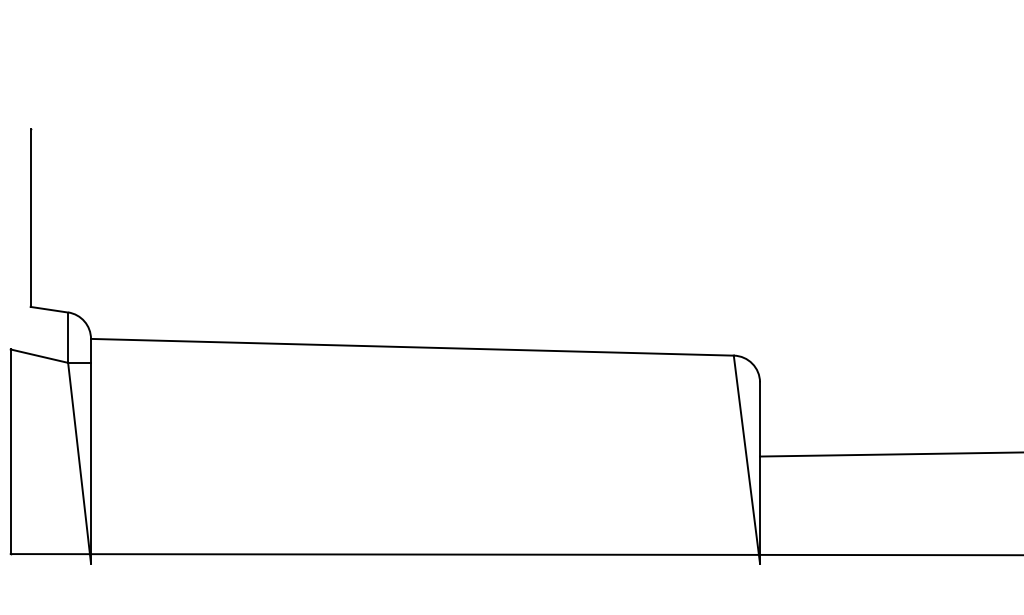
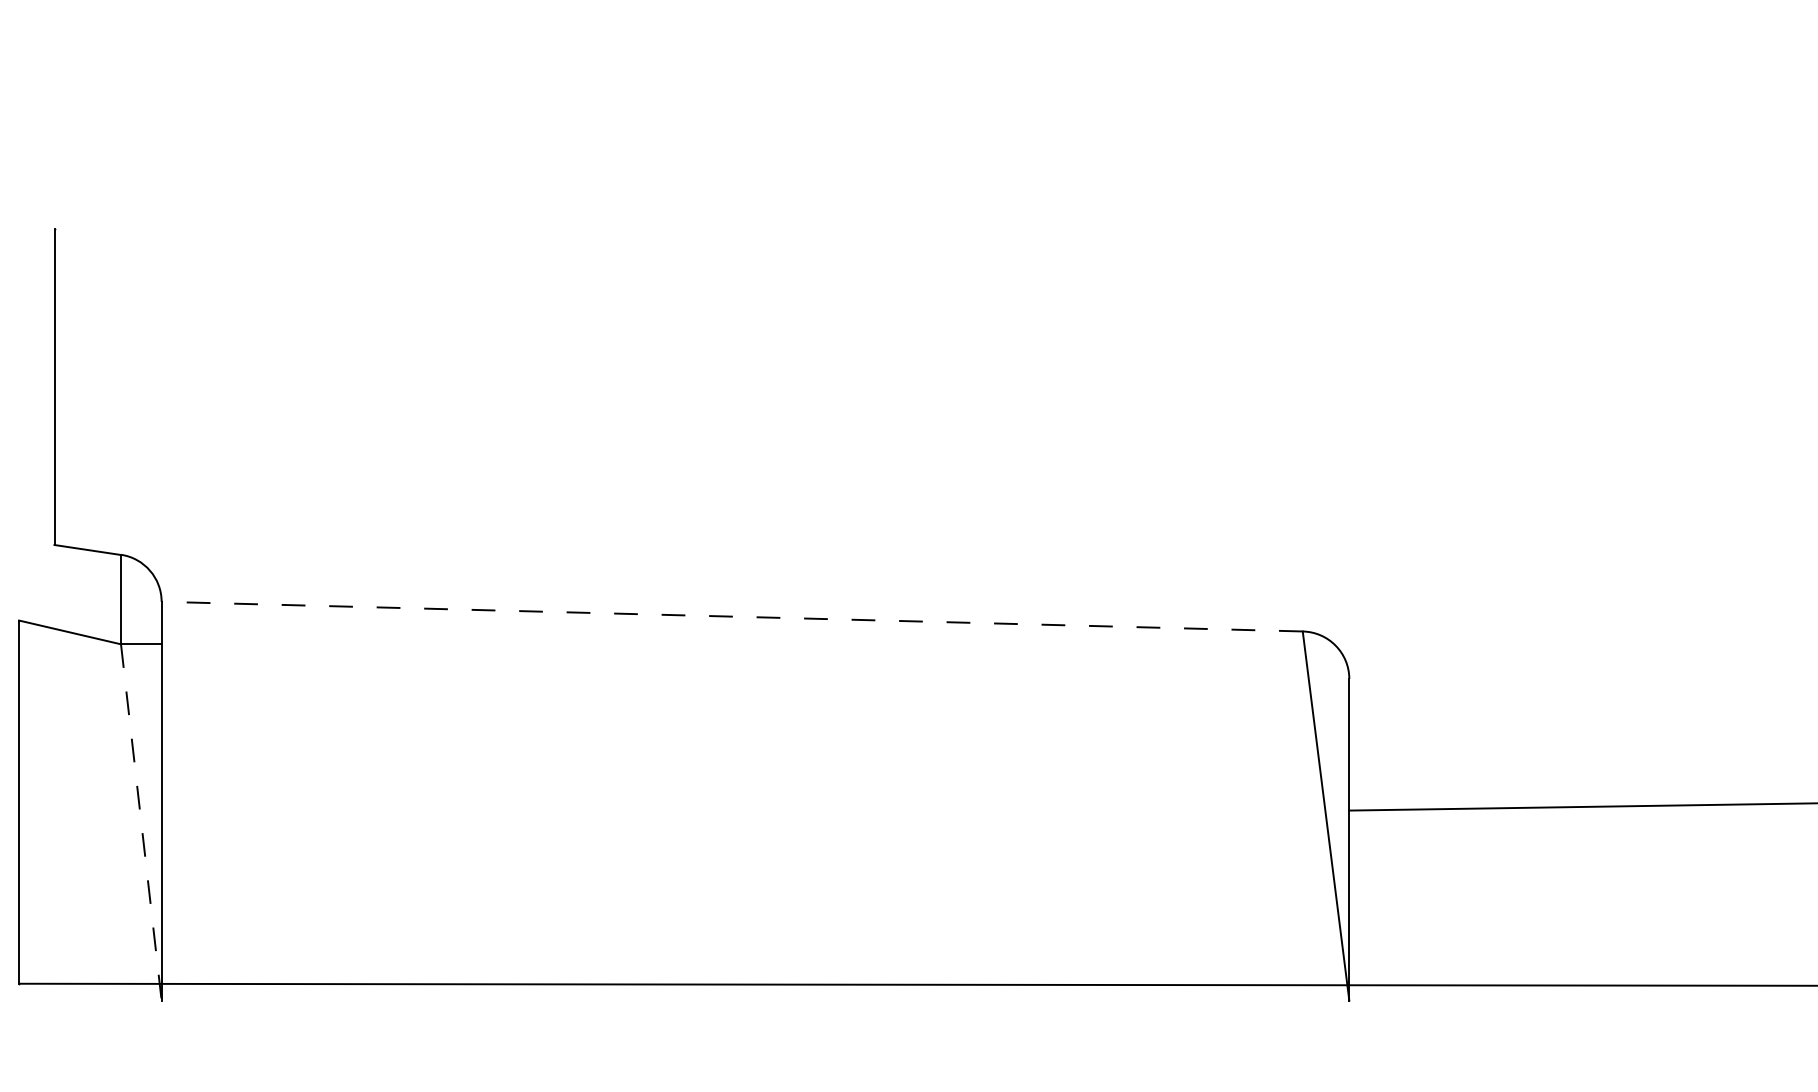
line: (411, 347) -> (730, 617), solid -> dashed
line: (79, 463) -> (141, 822), solid -> dashed

